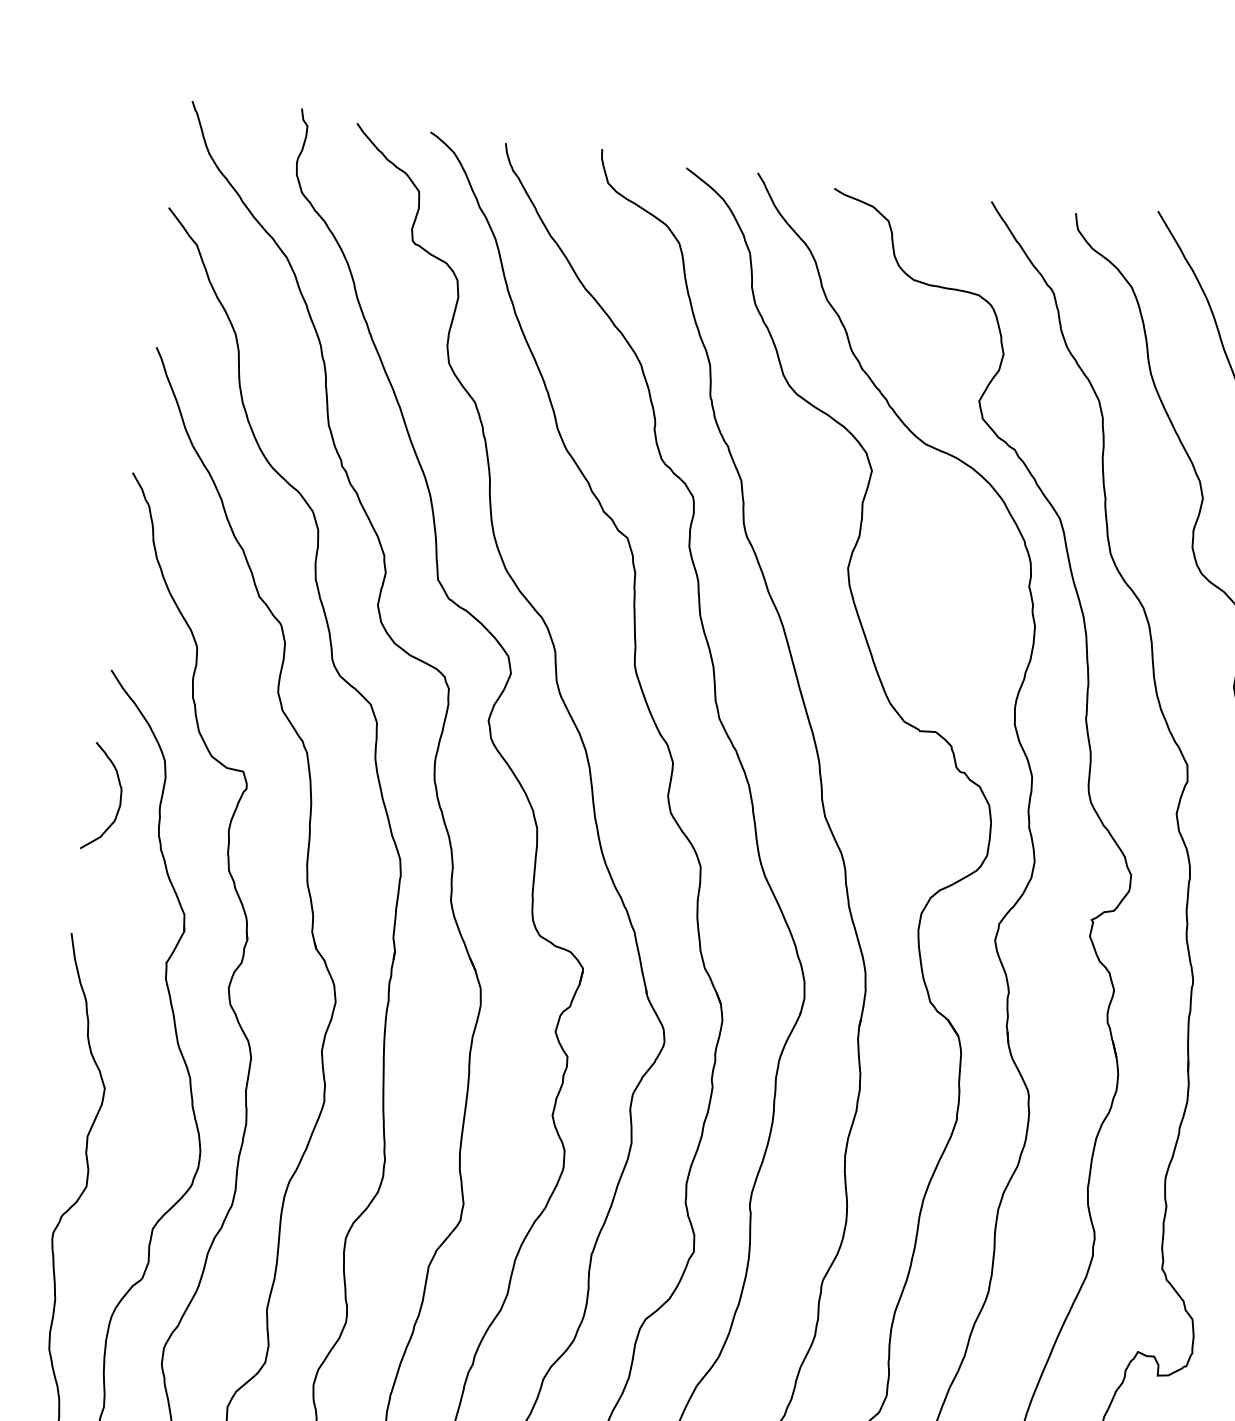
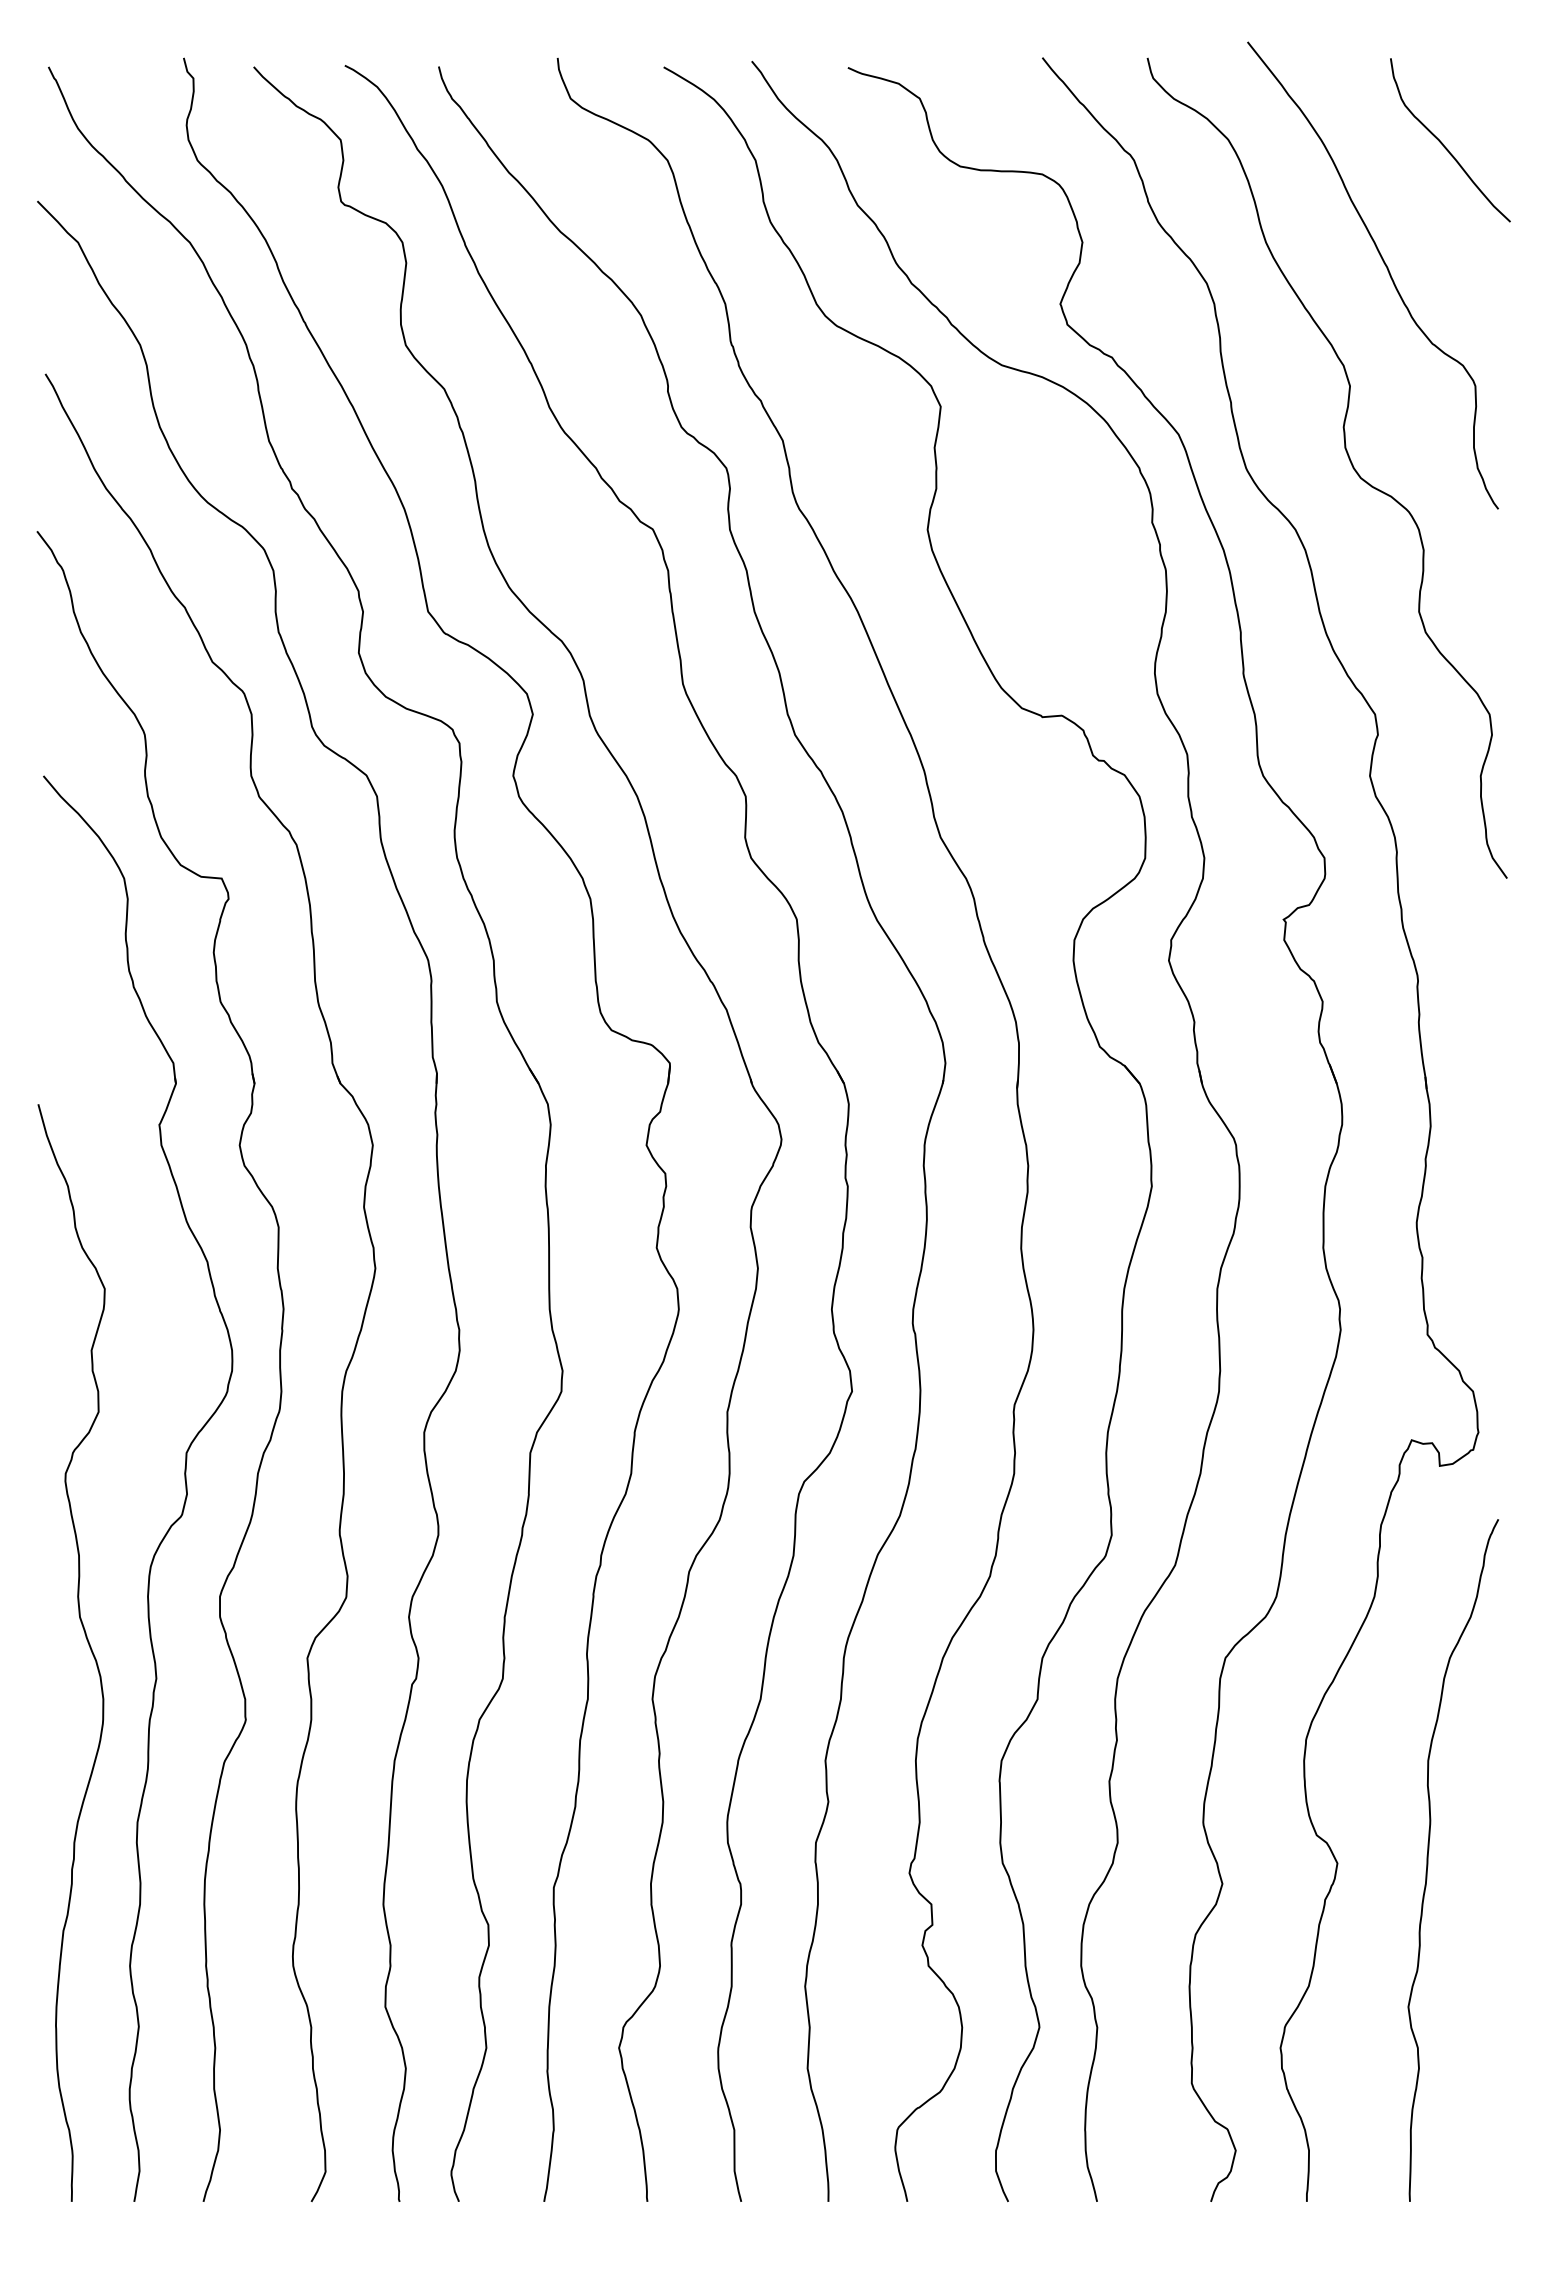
curve: (120, 799) -> (75, 932), removed

